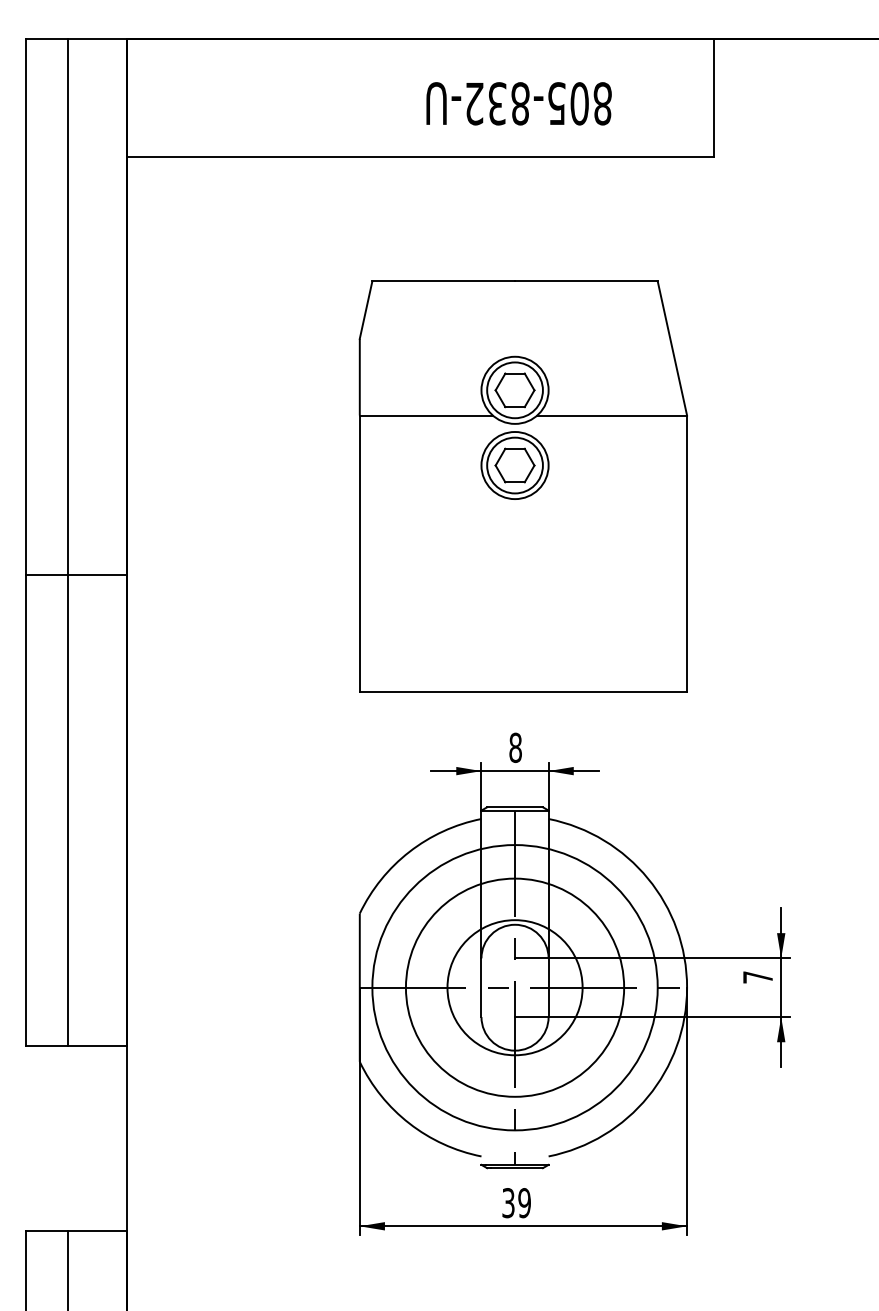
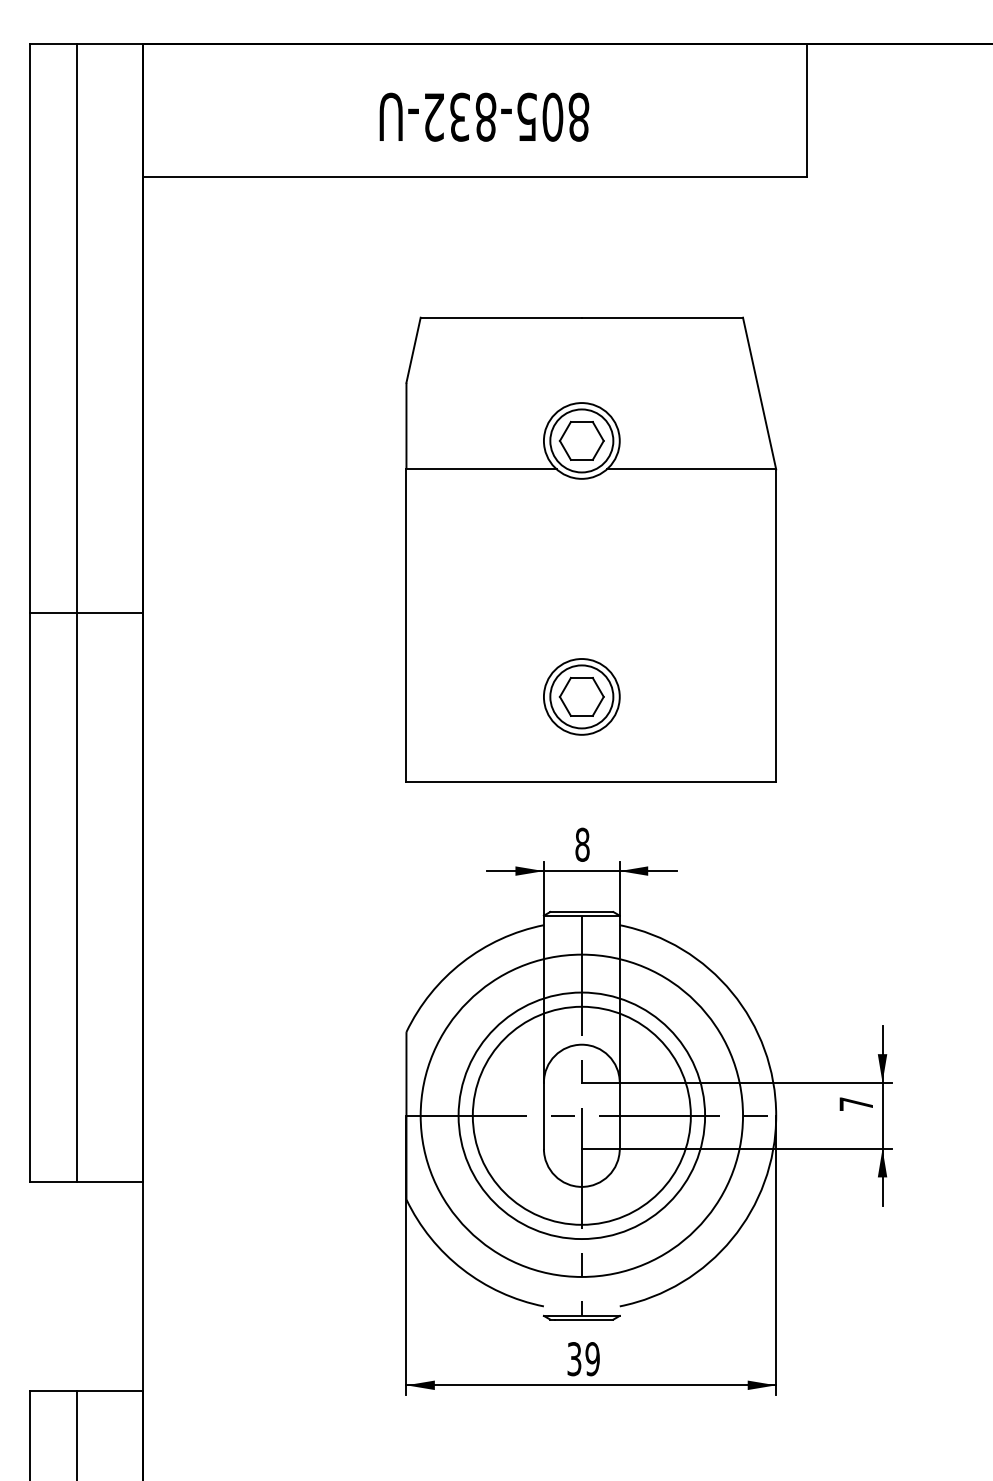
text: (519, 103) -> (484, 116), moved
part: (514, 465) -> (581, 696), moved
line: (76, 574) -> (86, 613), moved
circle: (514, 987) -> (581, 1115), size x1.43

